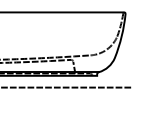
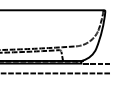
line: (115, 75) -> (96, 63), added

